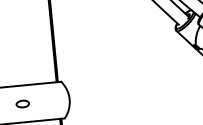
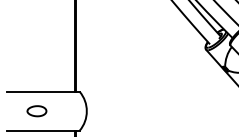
part: (22, 104) -> (36, 111), size x1.43

